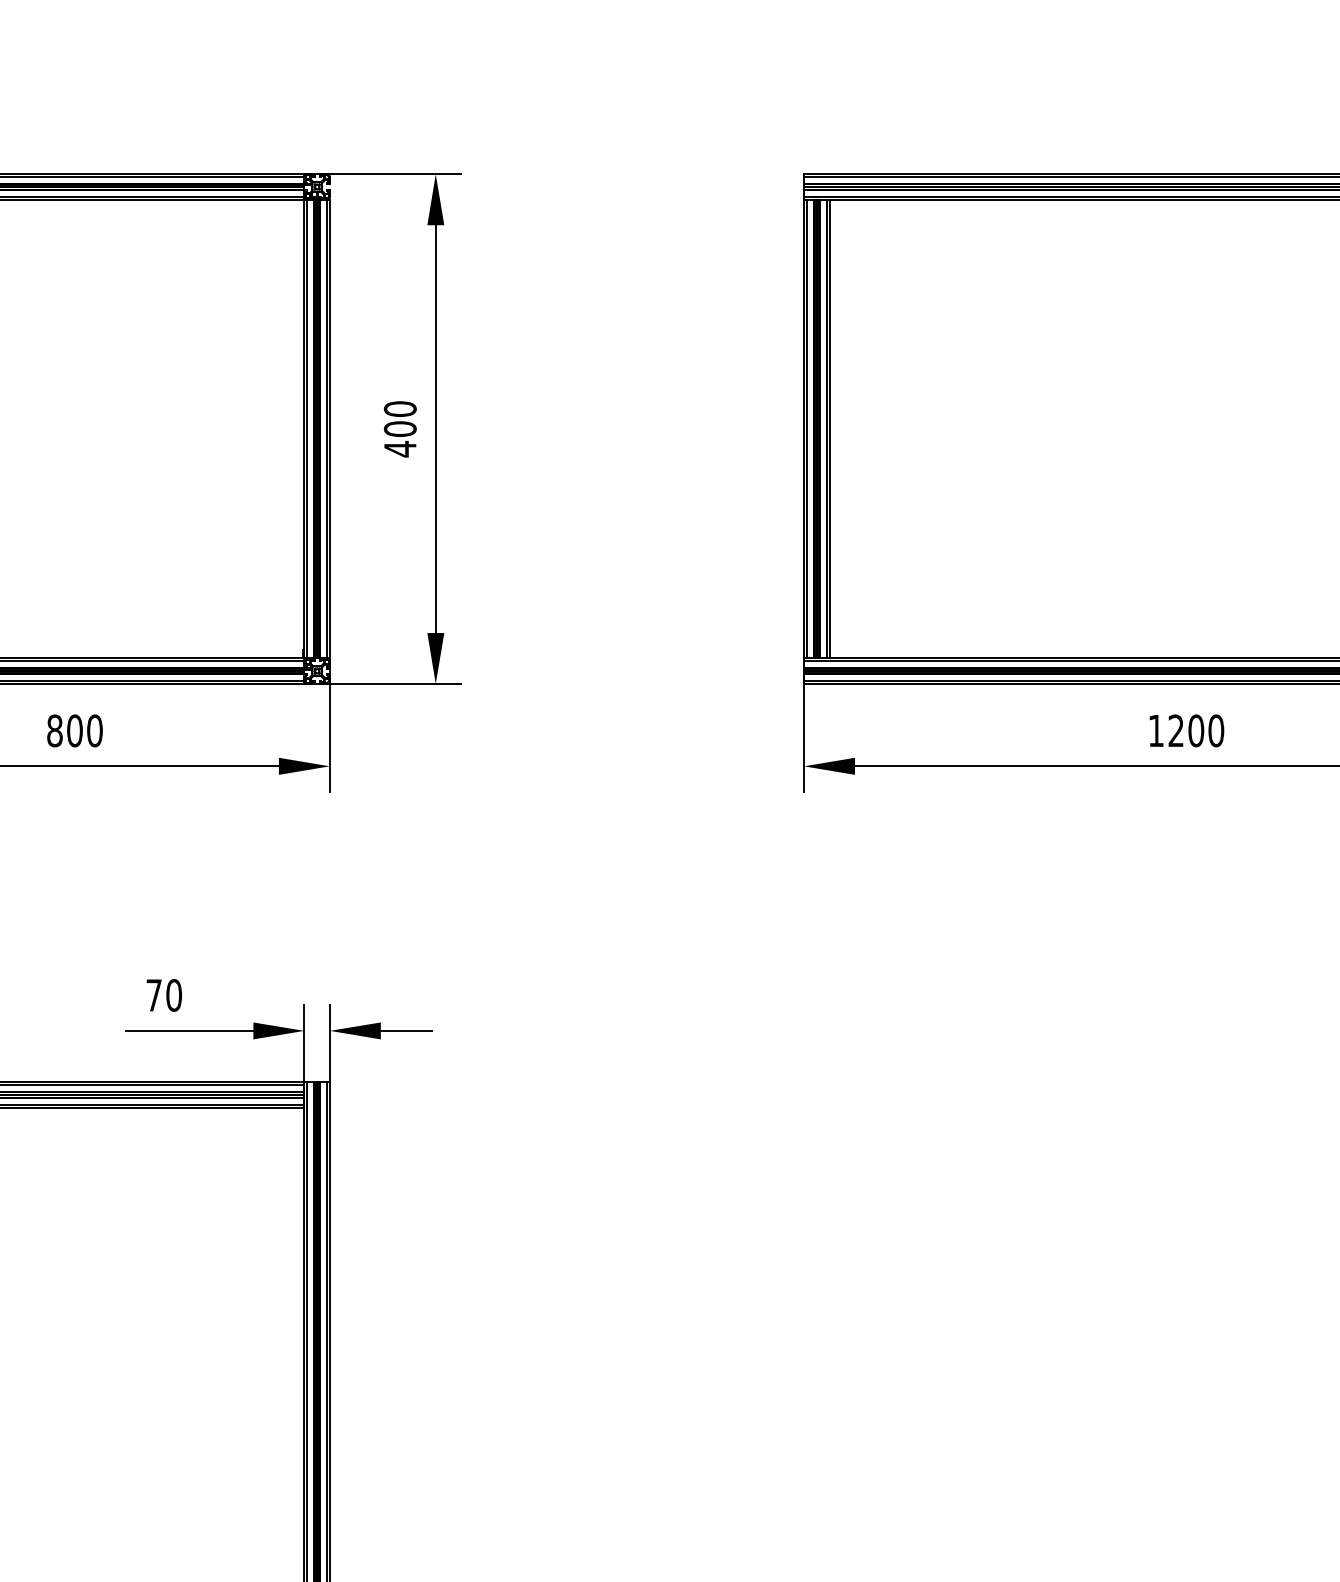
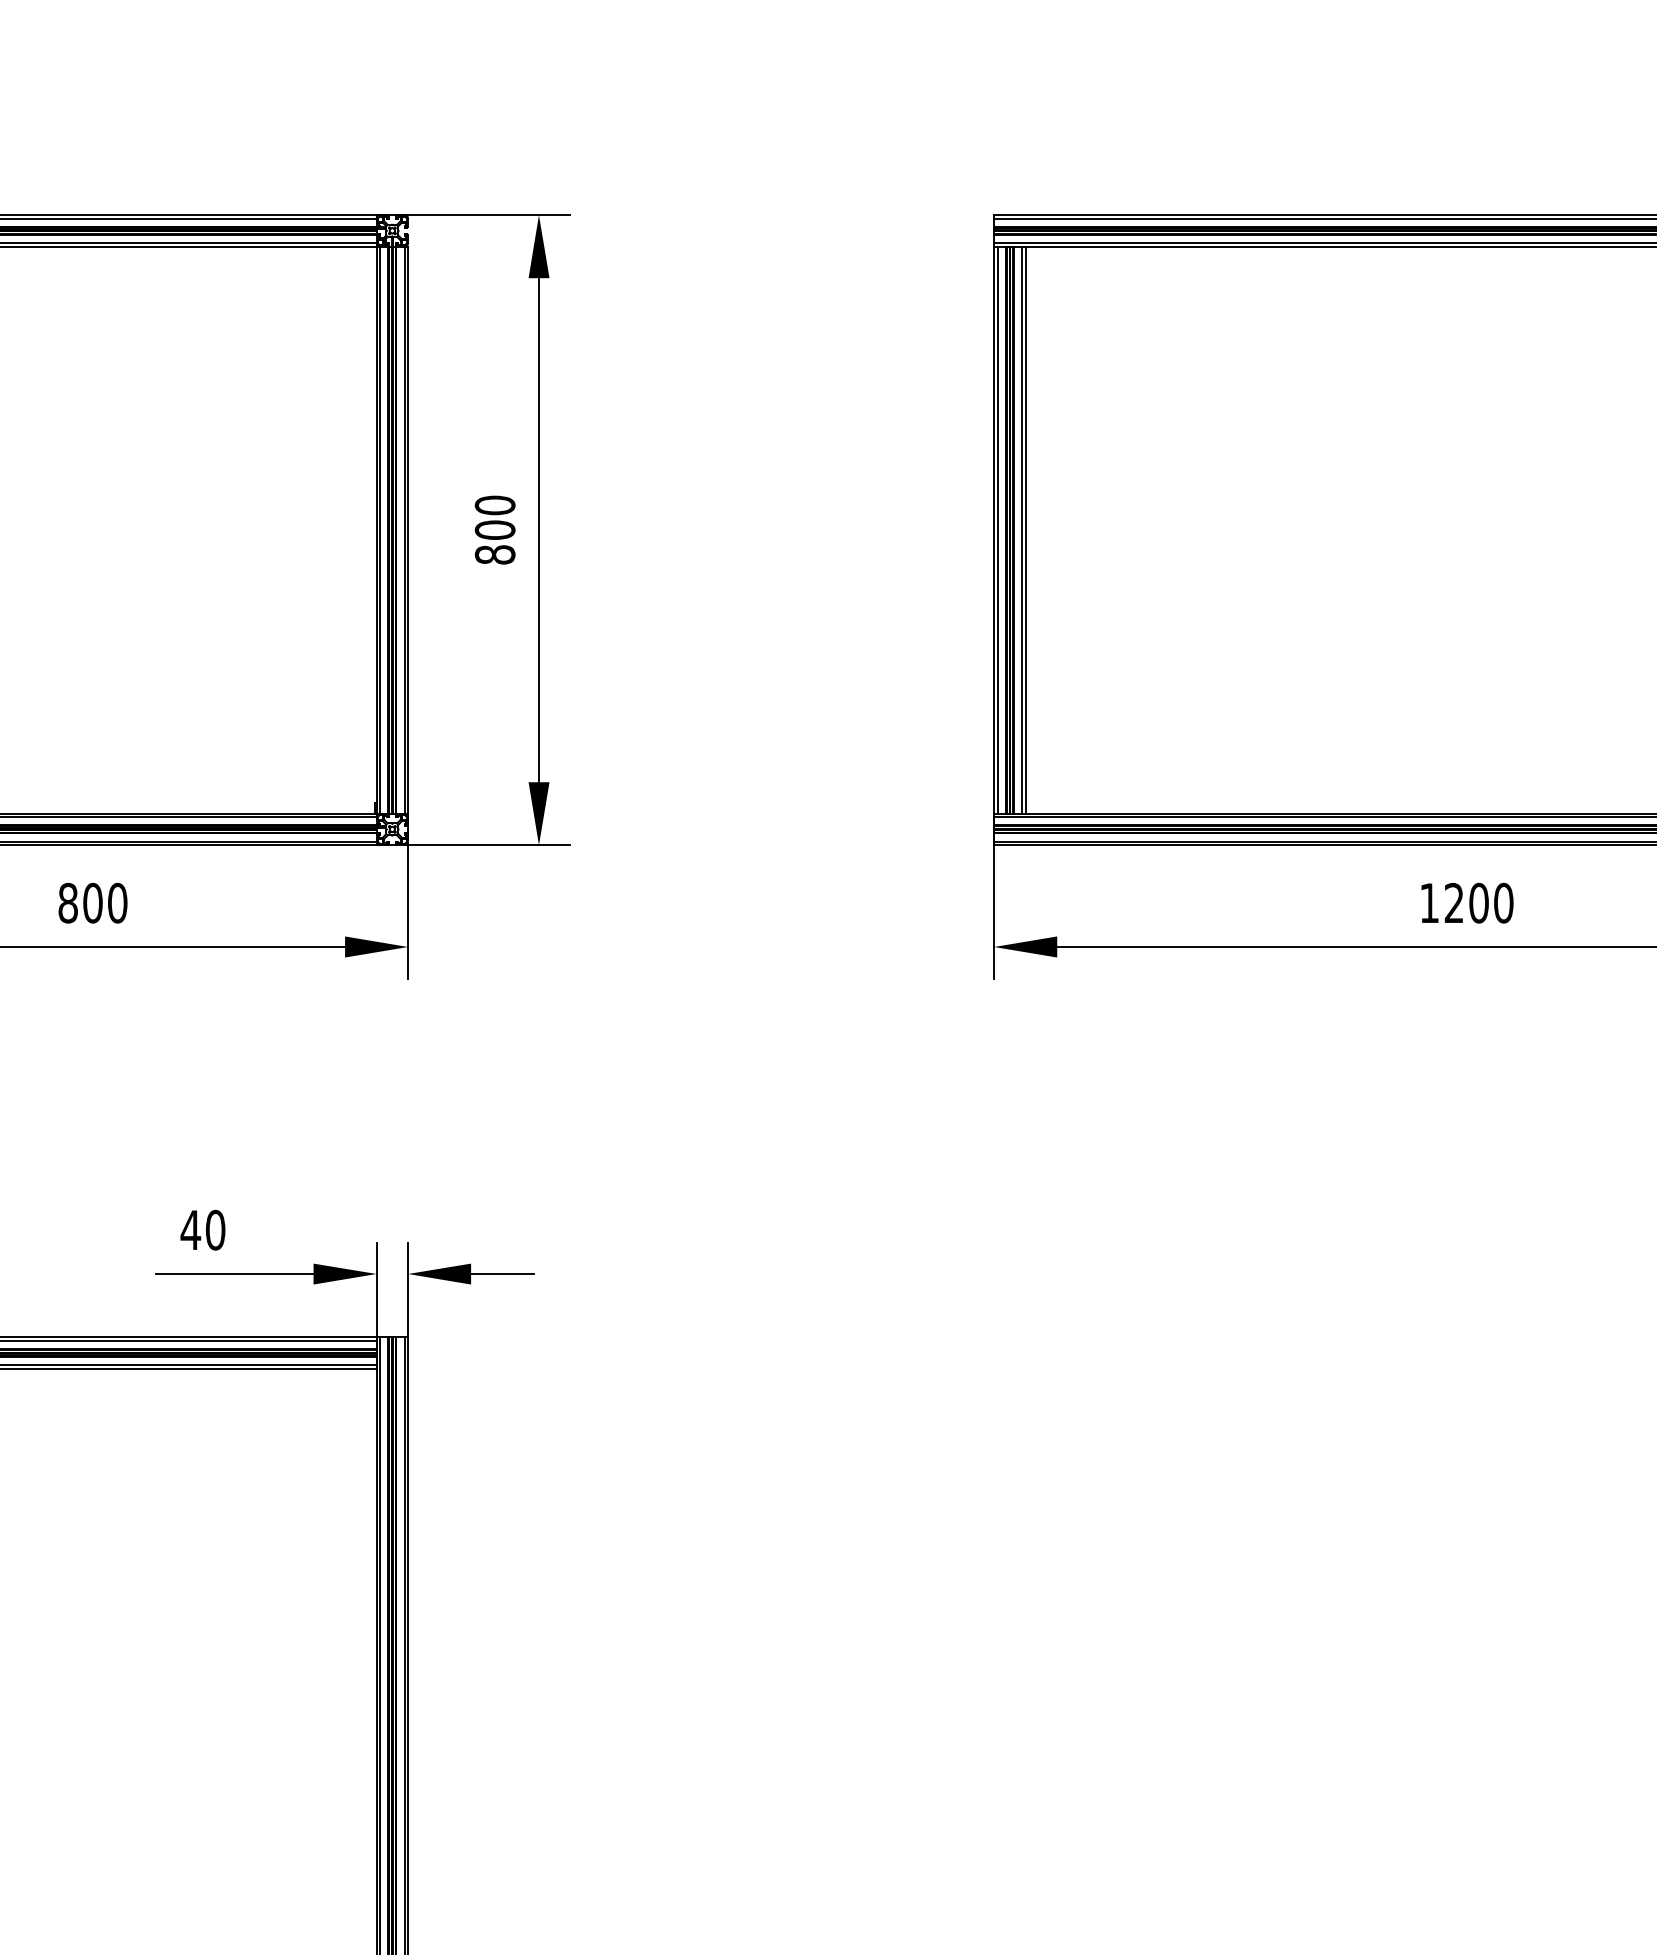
text: (399, 448) -> (494, 554), 400 -> 800
text: (153, 994) -> (190, 1229), 70 -> 40

